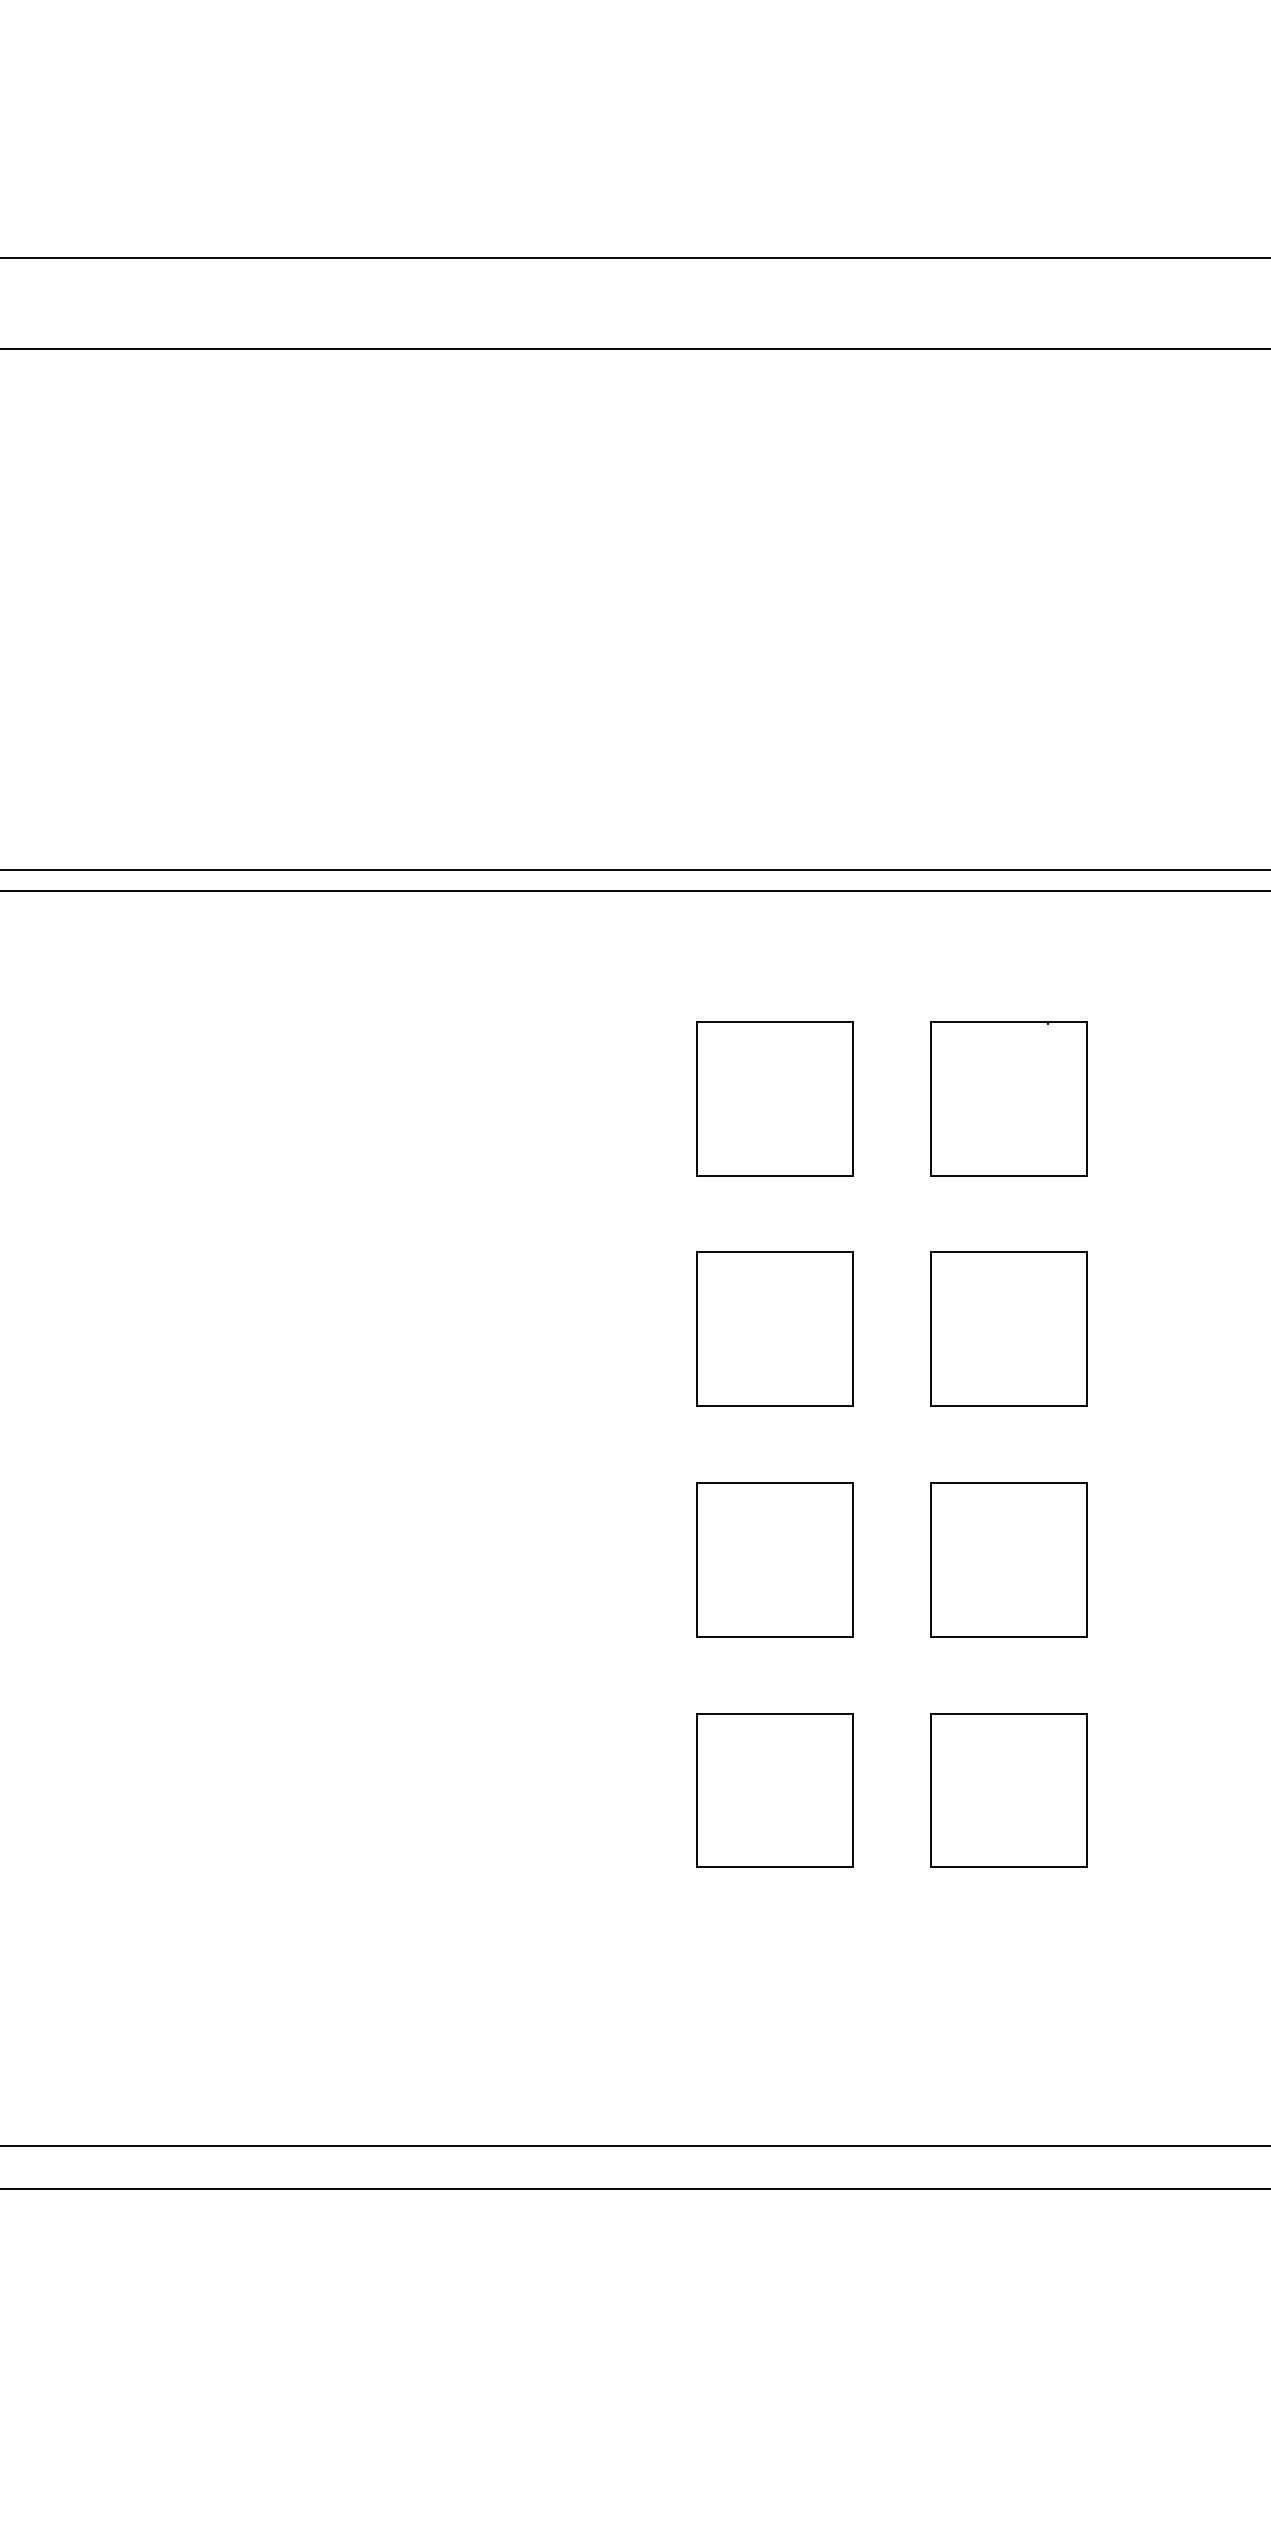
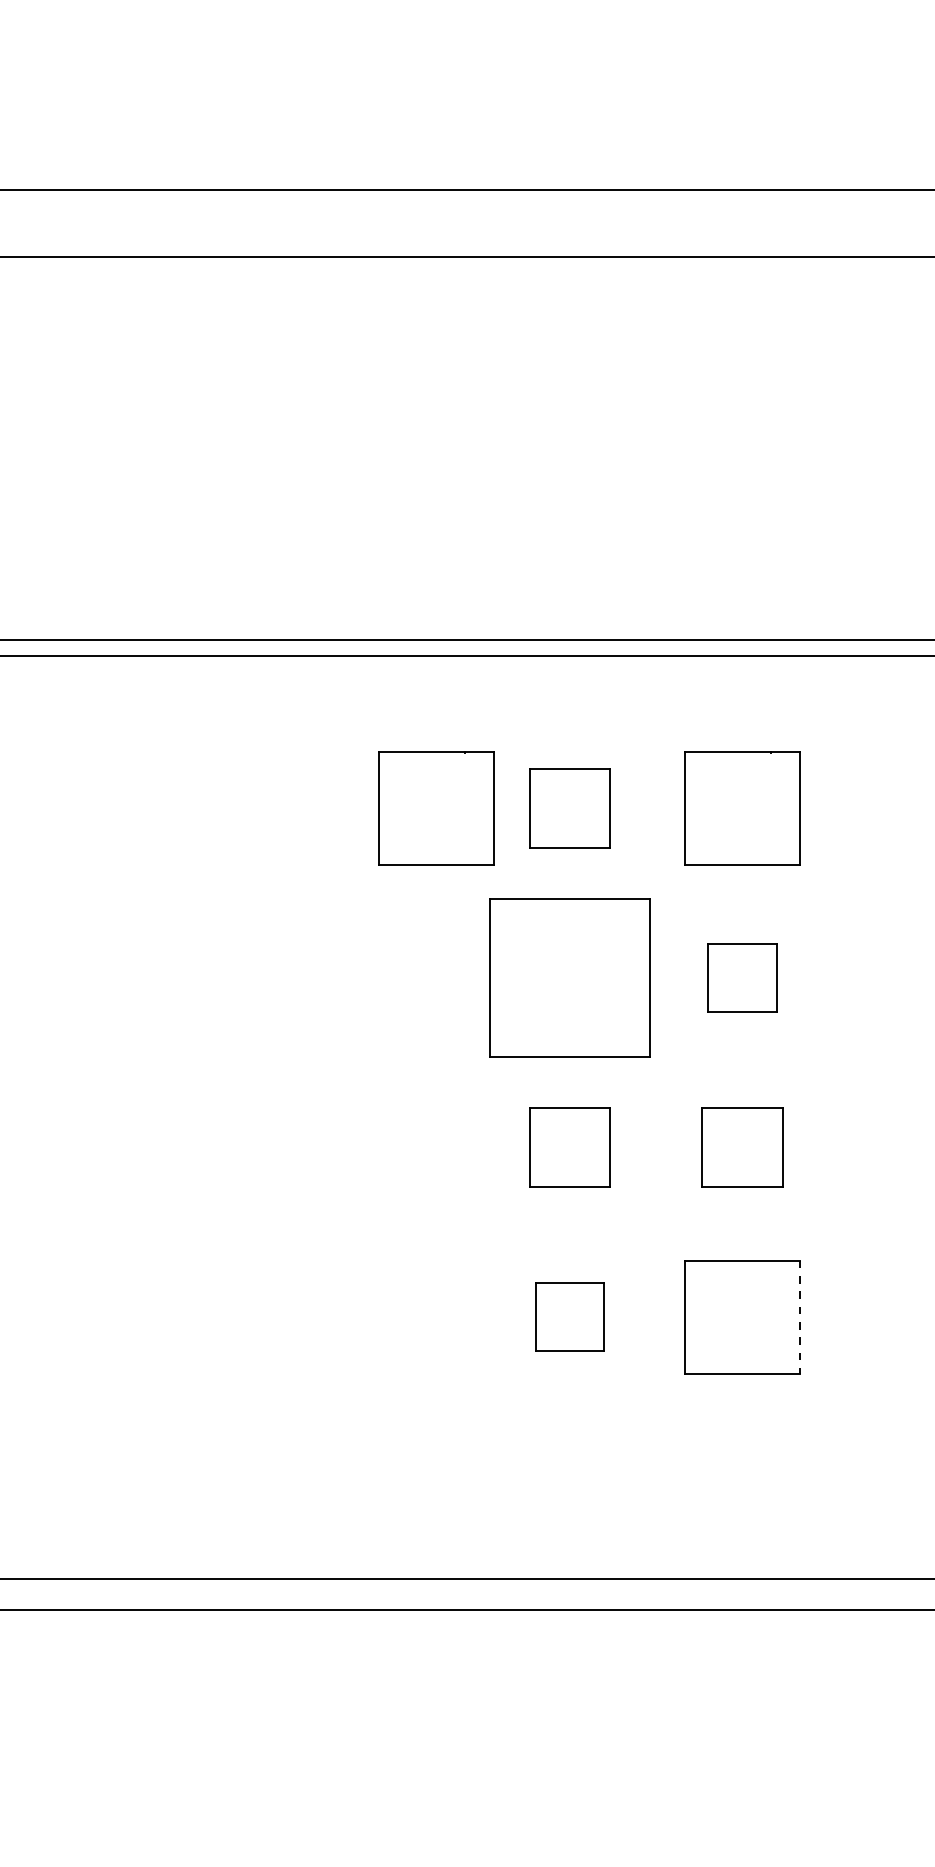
part: (593, 1099) -> (436, 808), added
part: (774, 1099) -> (569, 808), size x0.7
part: (774, 1328) -> (569, 977), size x1.4
part: (1009, 1328) -> (742, 977), size x0.6
part: (774, 1559) -> (569, 1147), size x0.7
part: (1009, 1559) -> (742, 1147), size x0.7
part: (774, 1790) -> (569, 1317), size x0.6
line: (1086, 1790) -> (799, 1317), solid -> dashed

